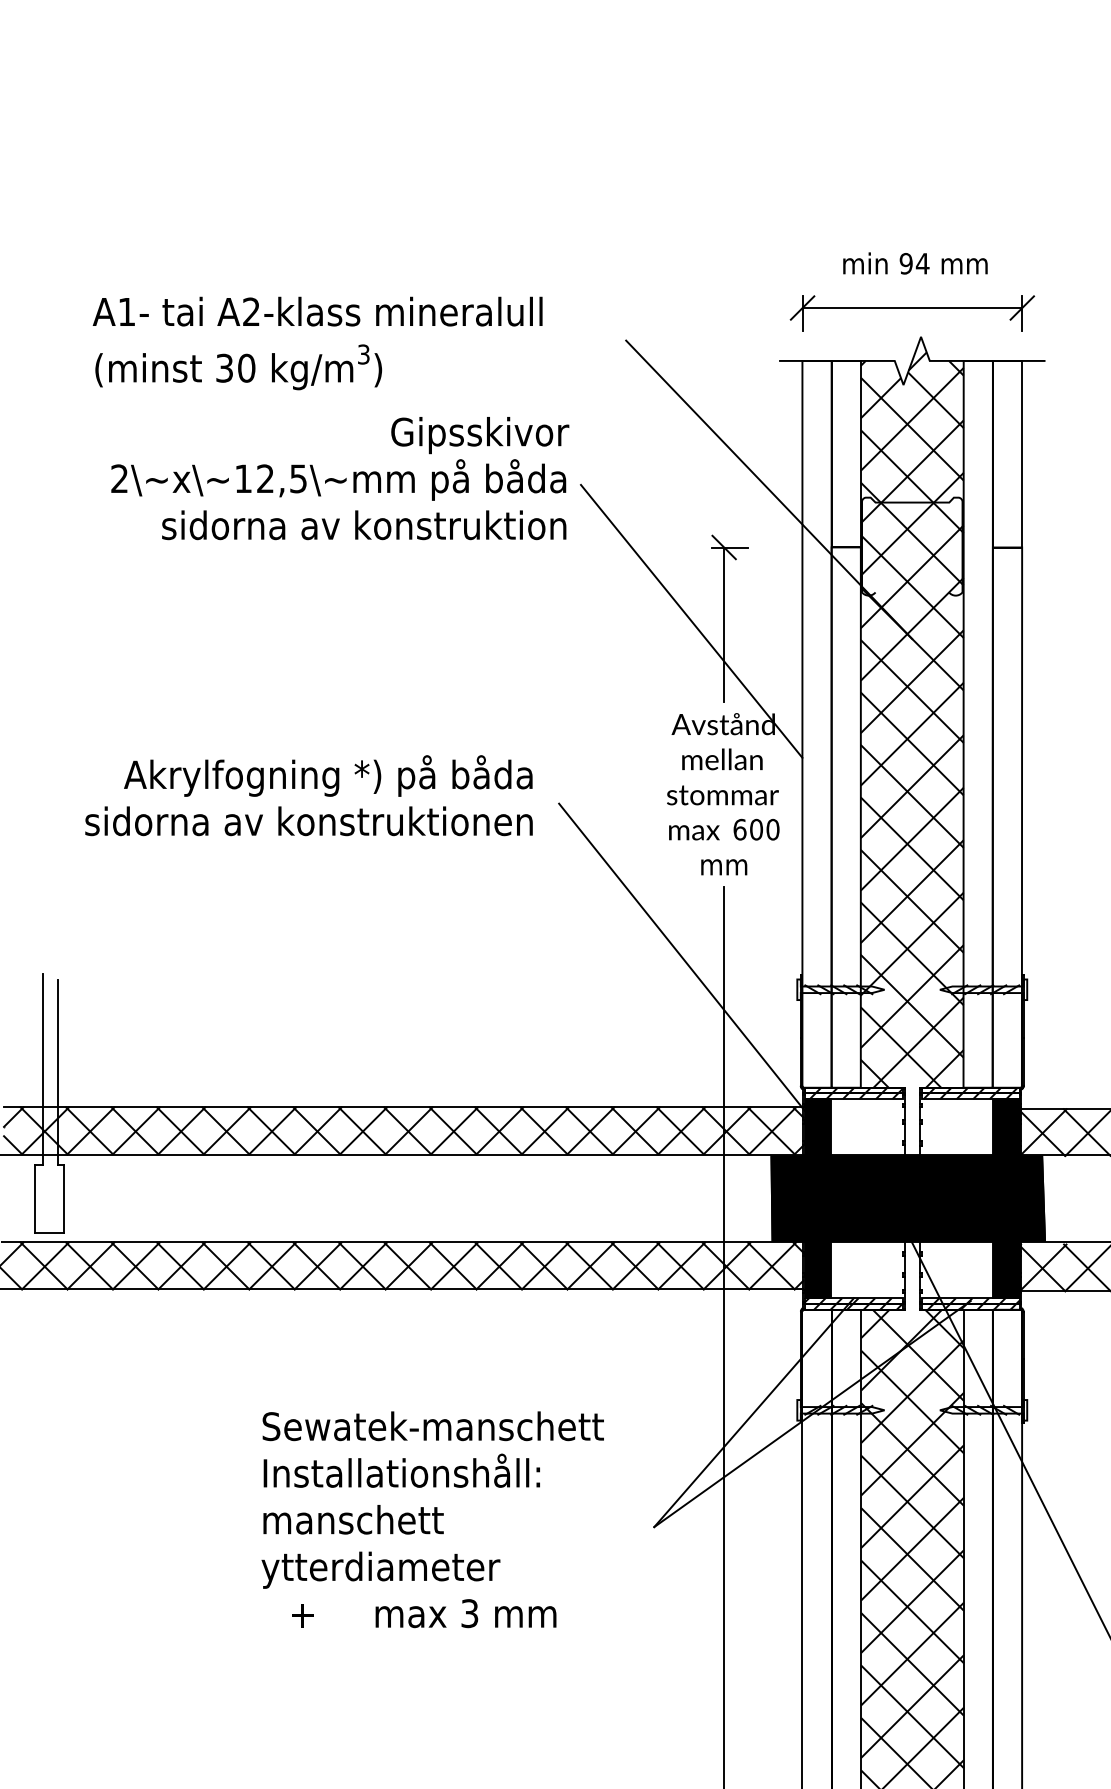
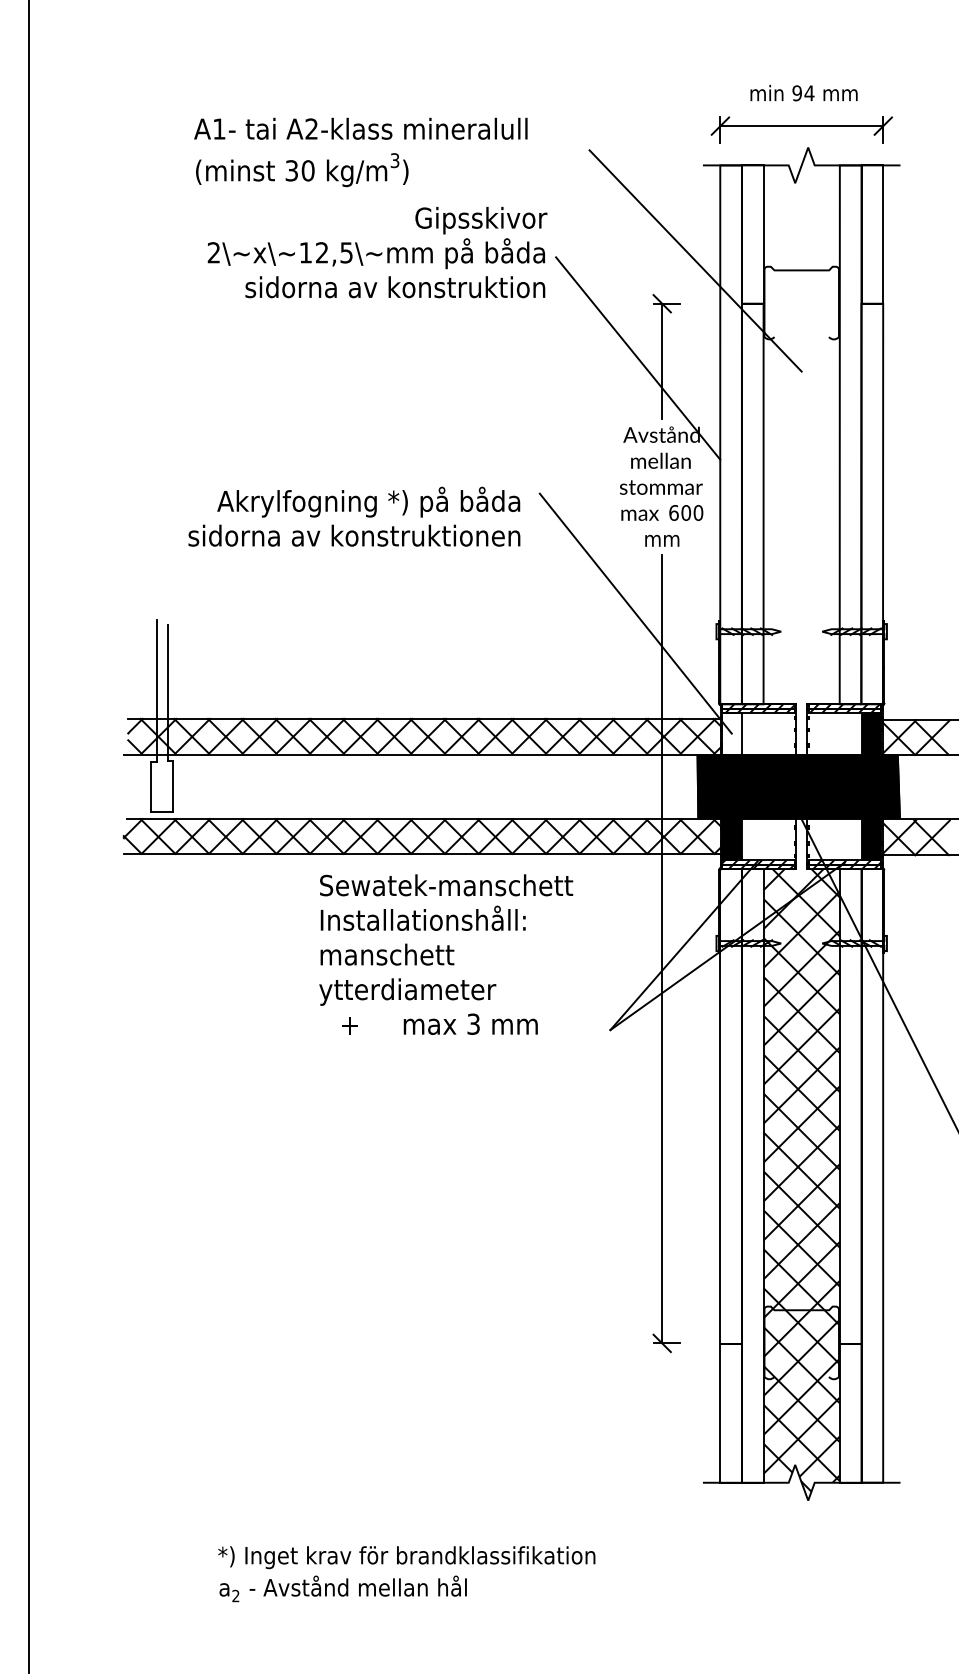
hatch: (911, 719) -> (801, 431), removed
text: (309, 795) -> (354, 516), moved
fill: (817, 1127) -> (731, 733), removed
text: (433, 1519) -> (446, 954), moved

